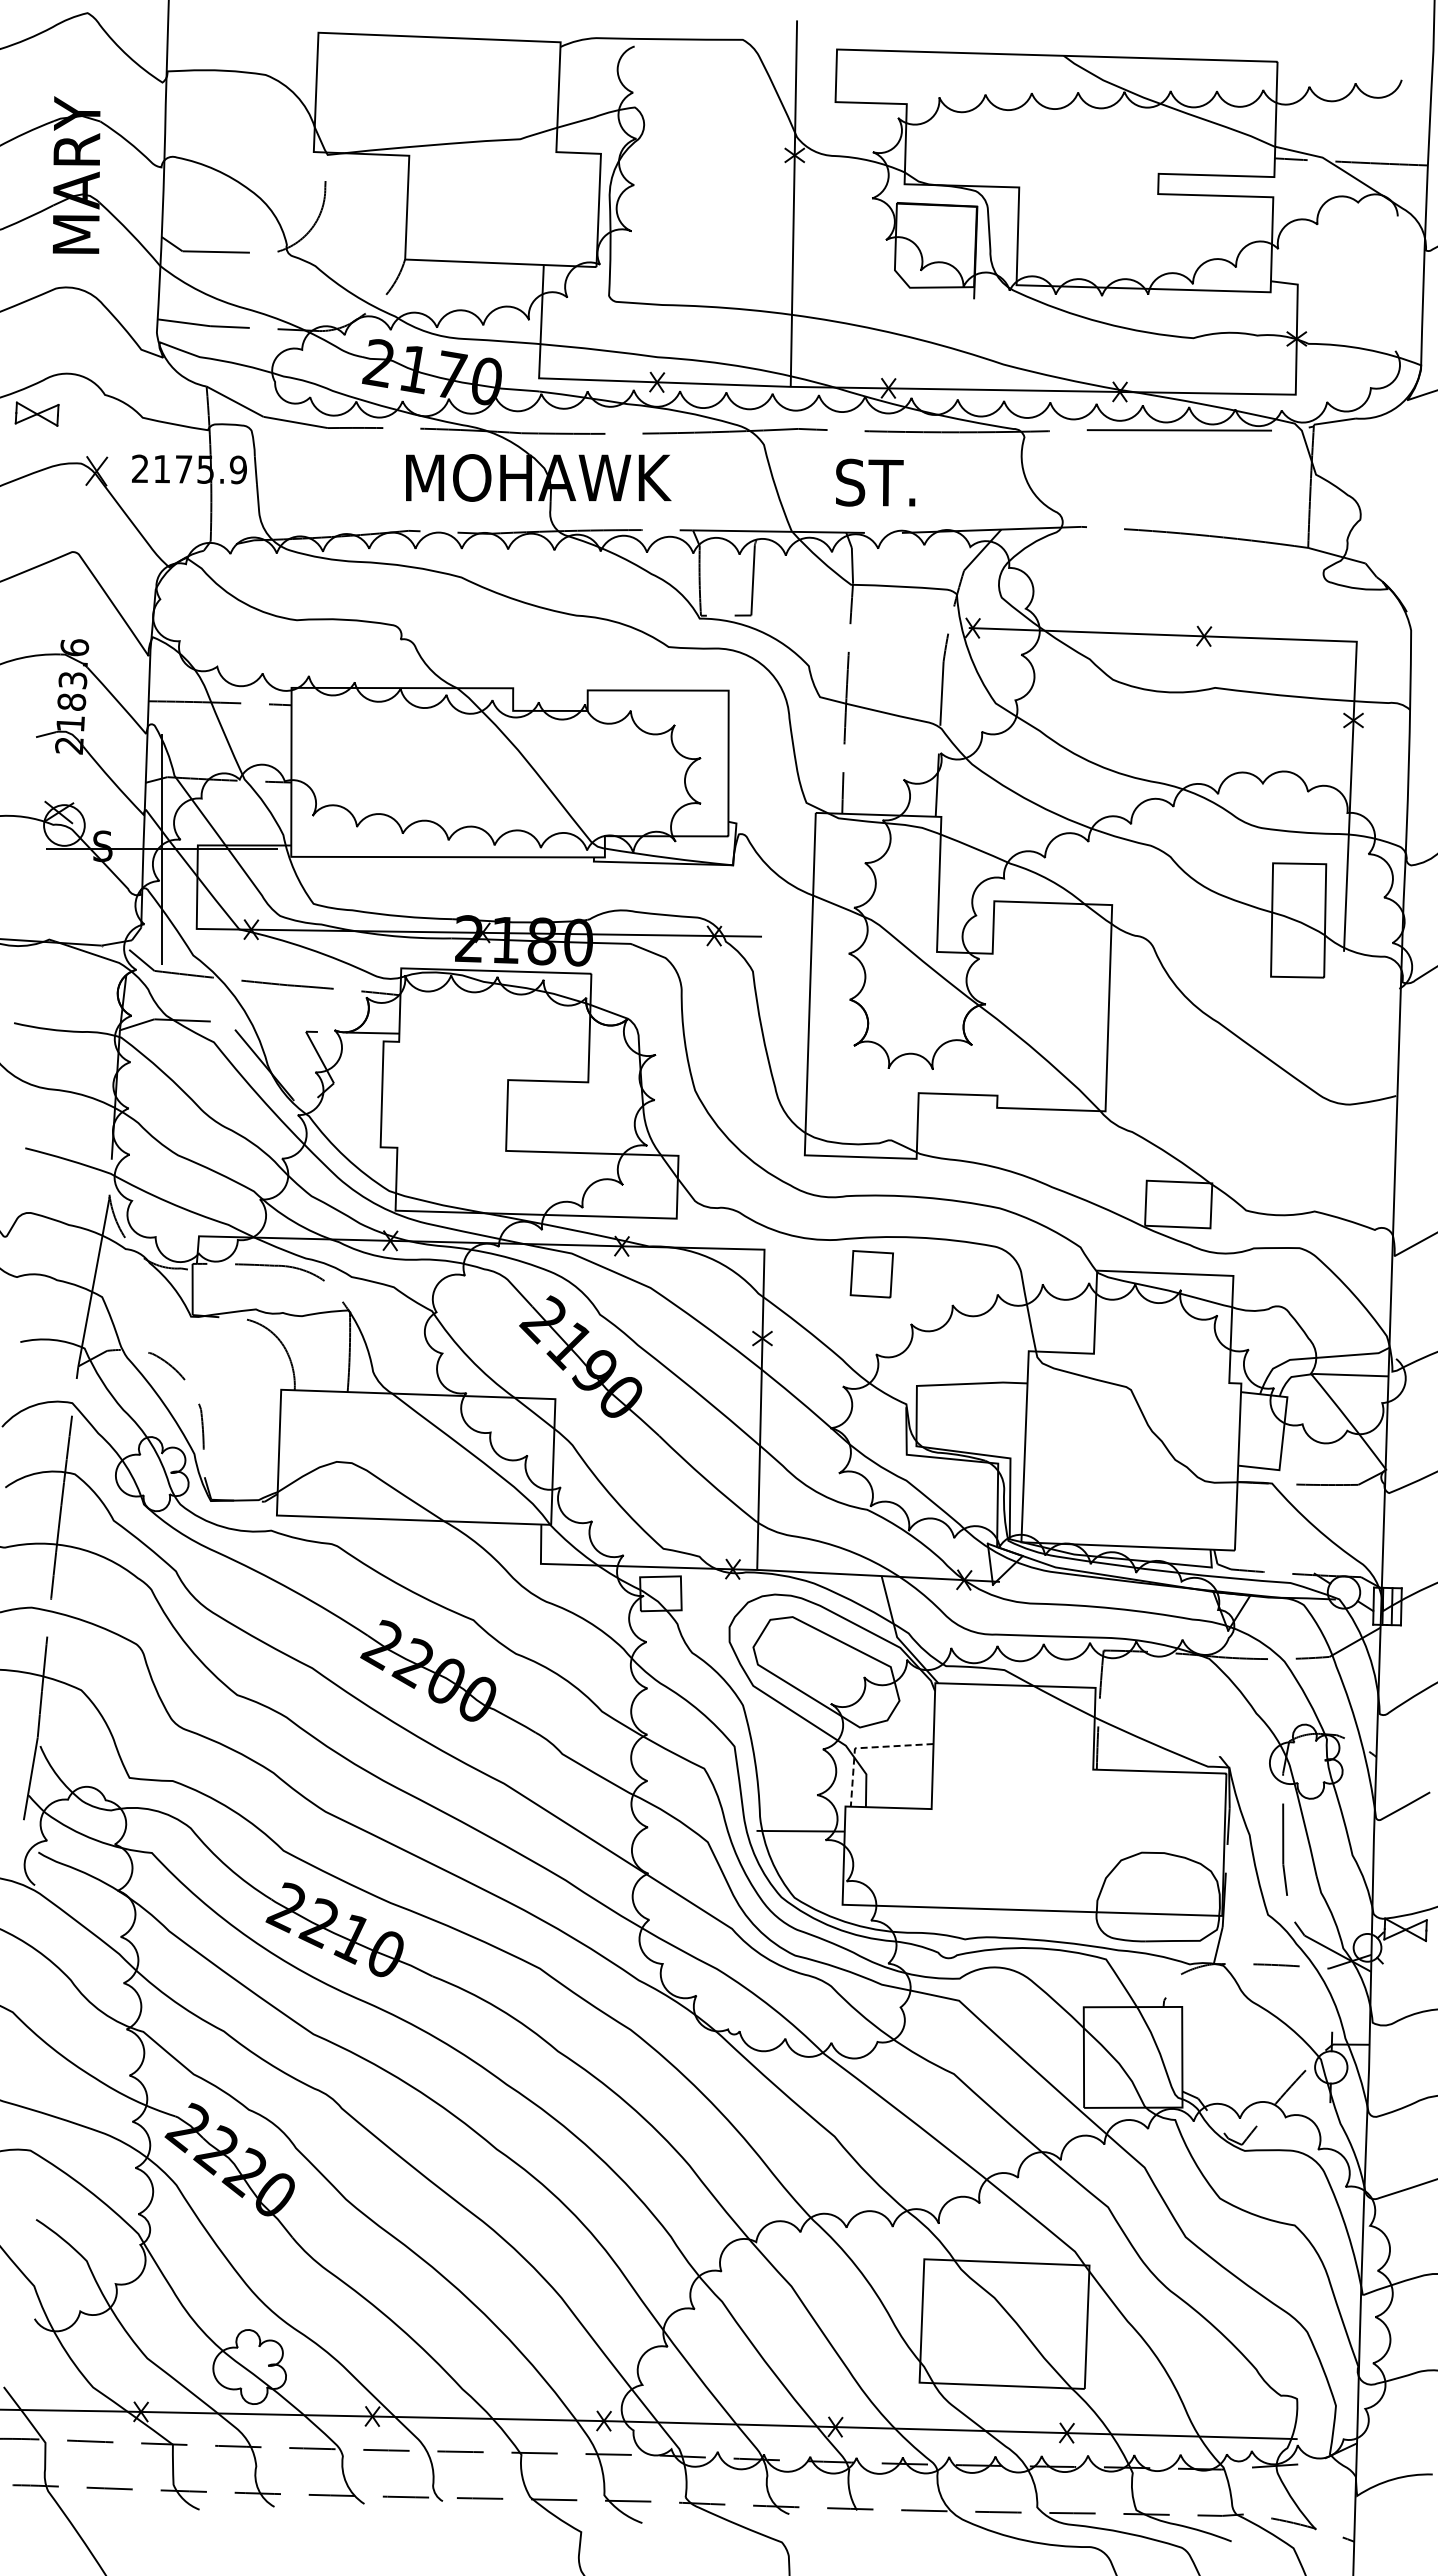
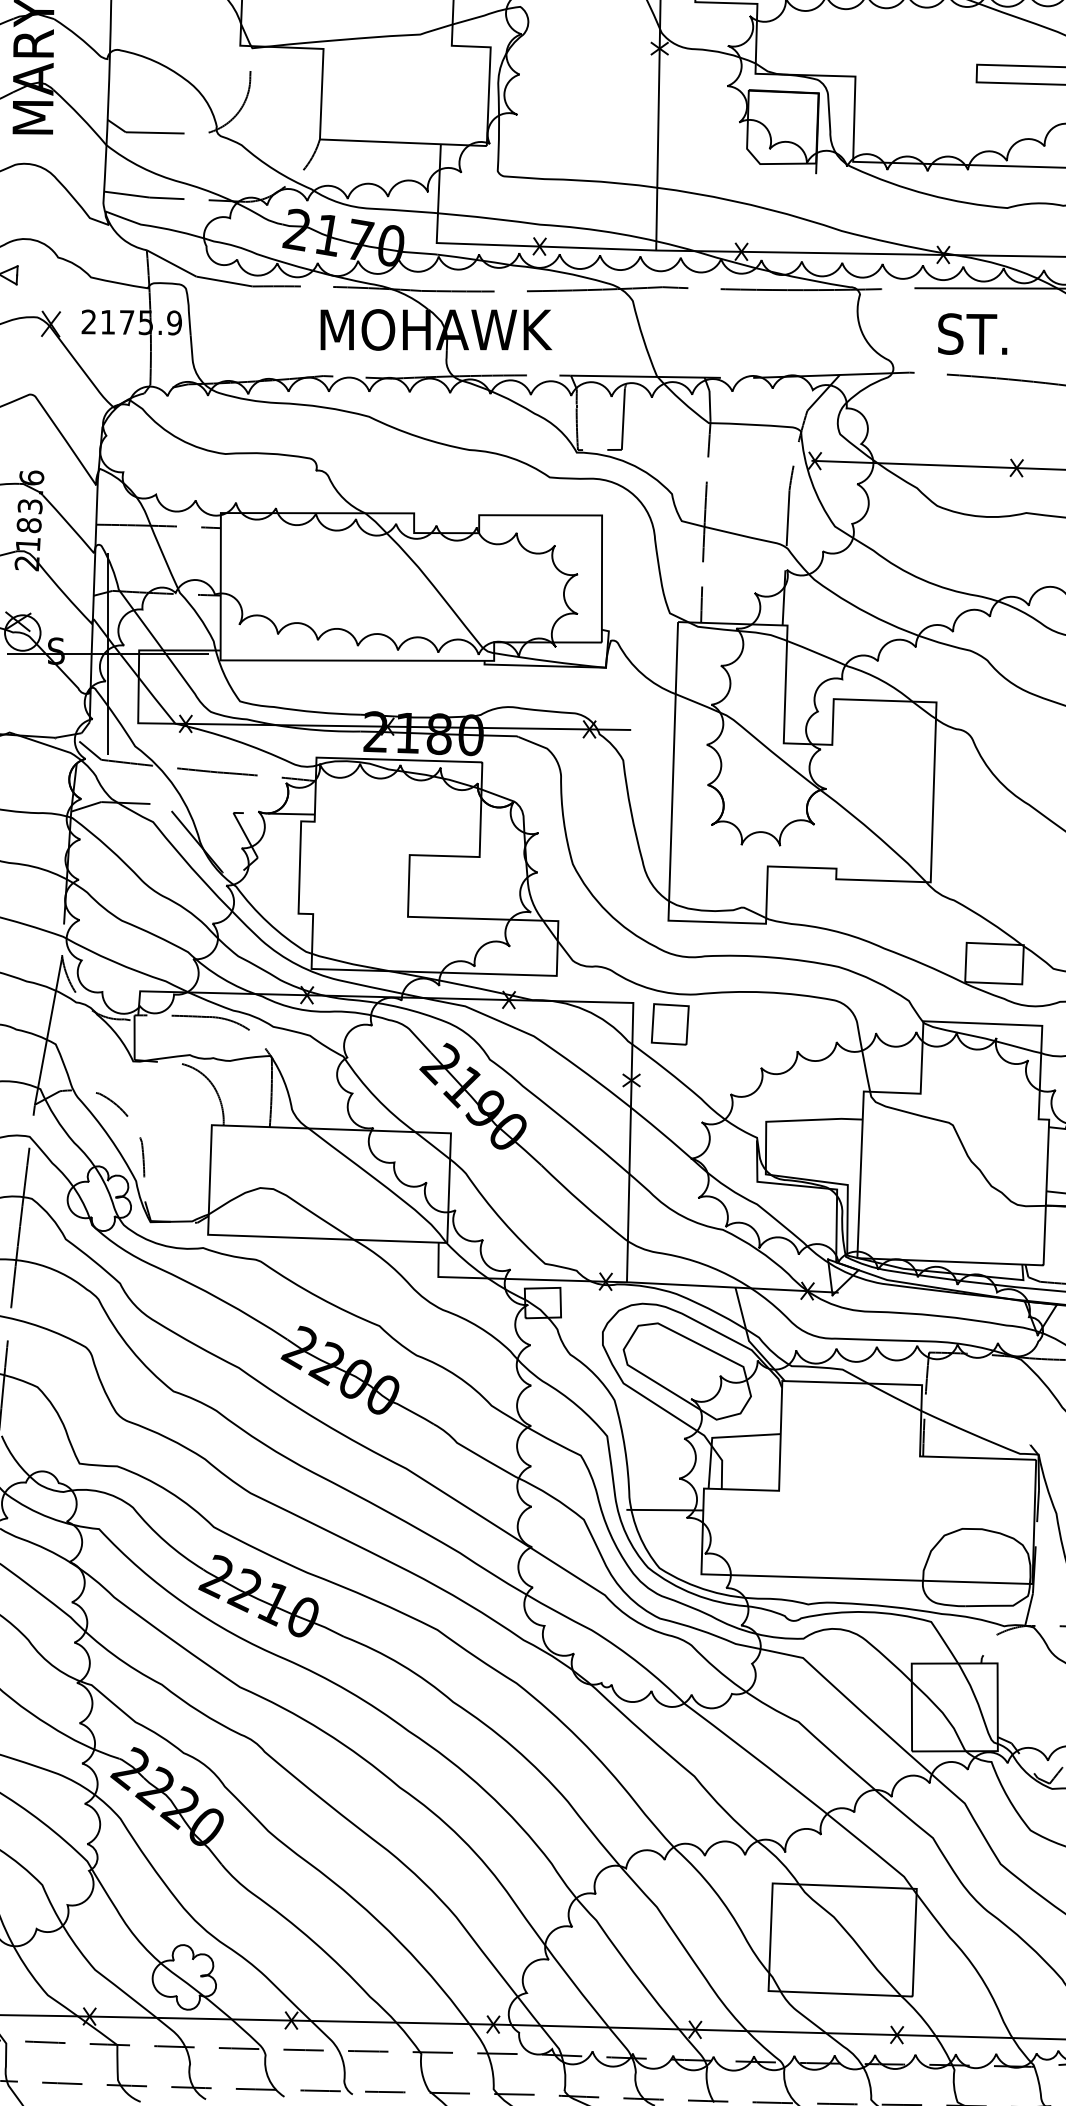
text: (875, 482) -> (972, 333), moved
part: (871, 1274) -> (669, 1024), moved
line: (863, 1747) -> (719, 1437), dashed -> solid

